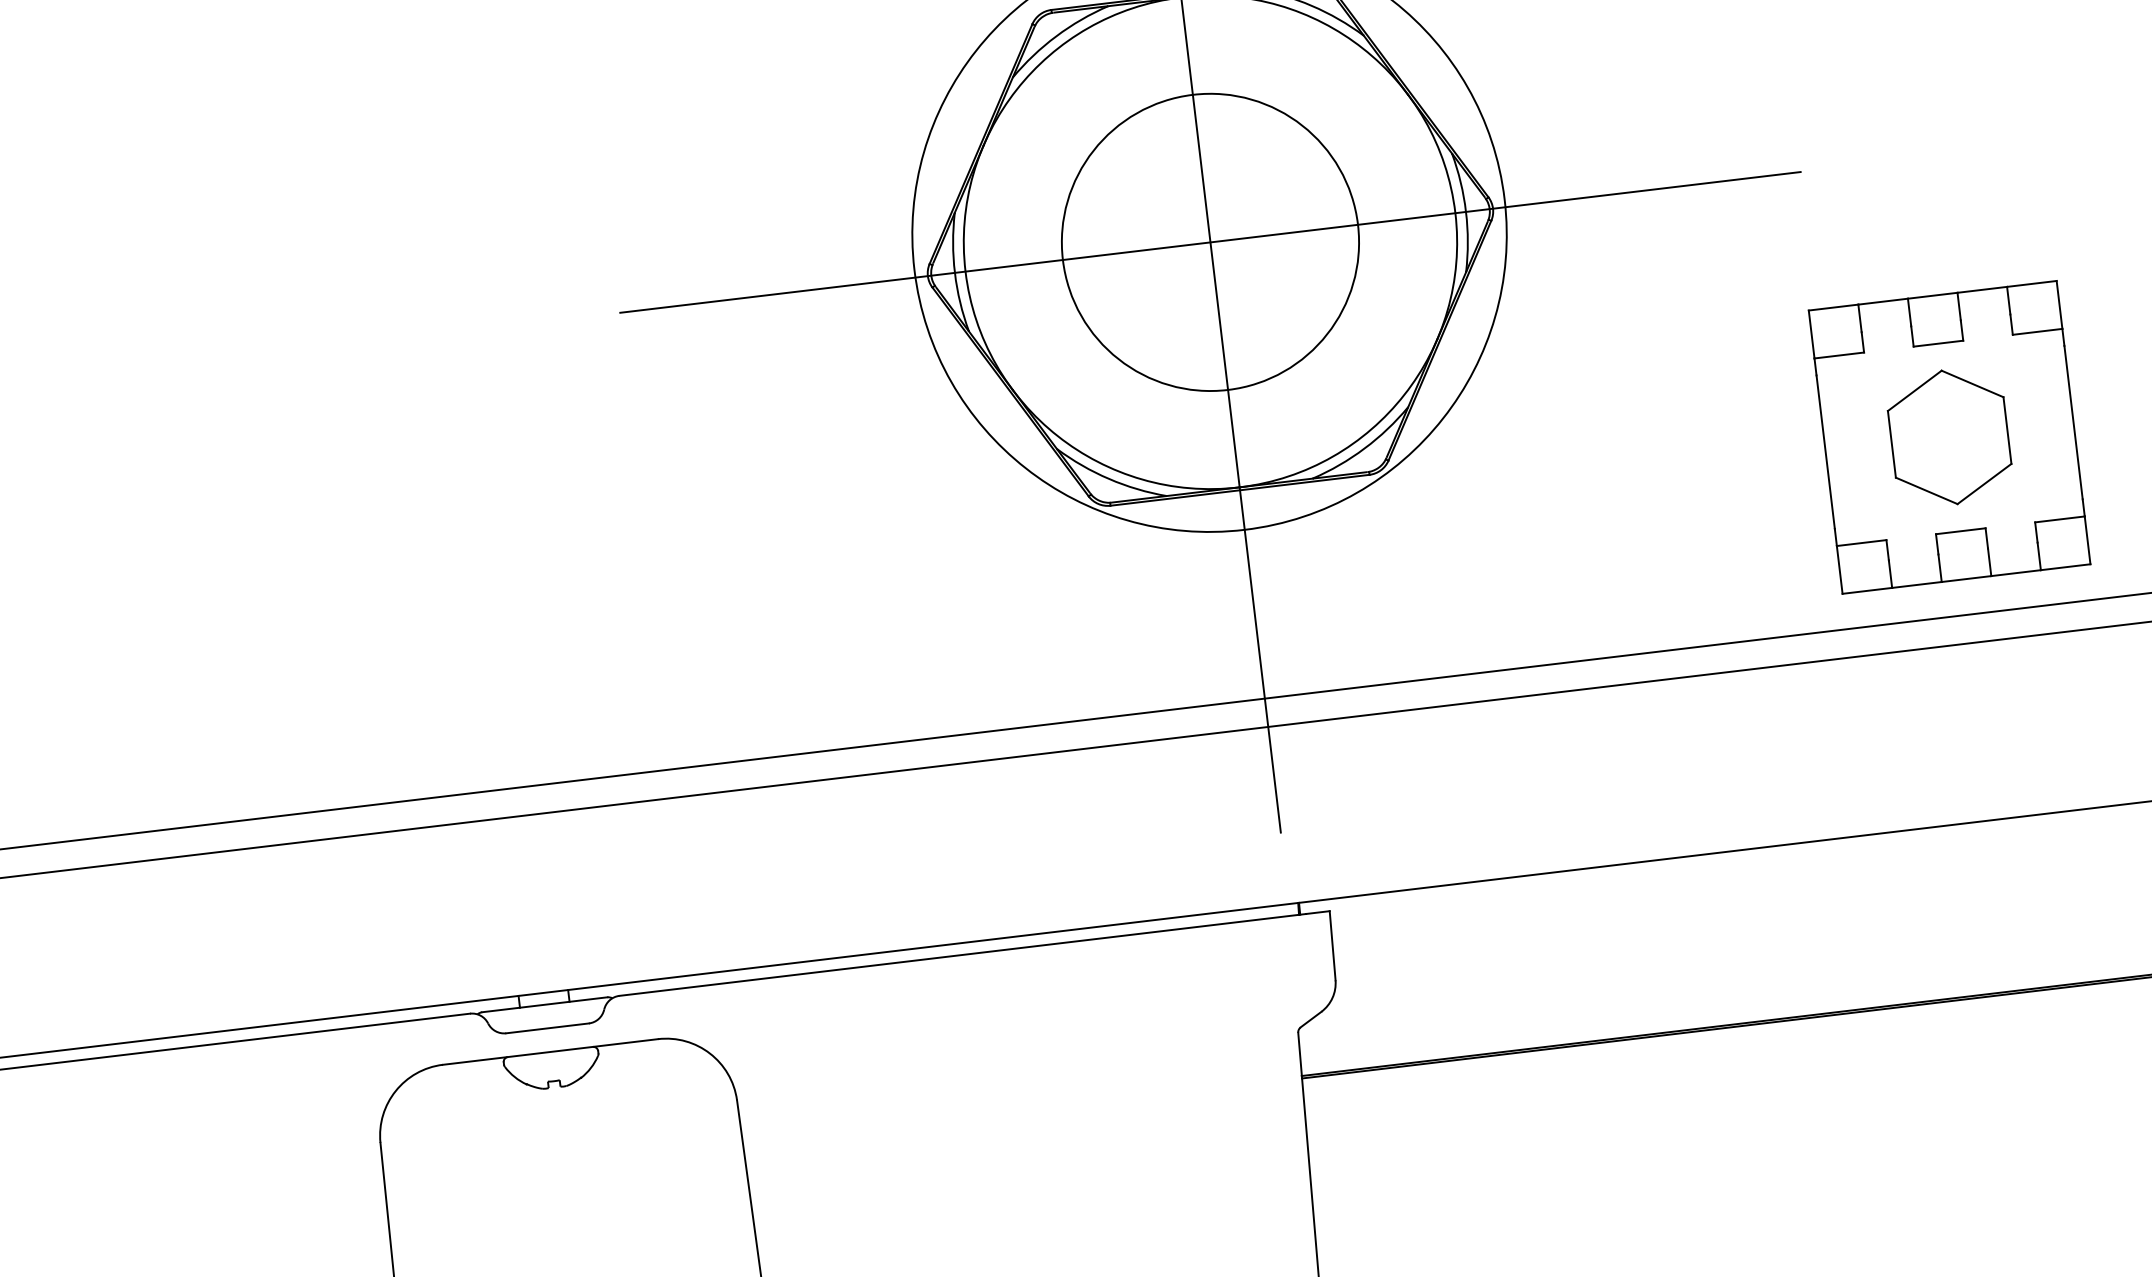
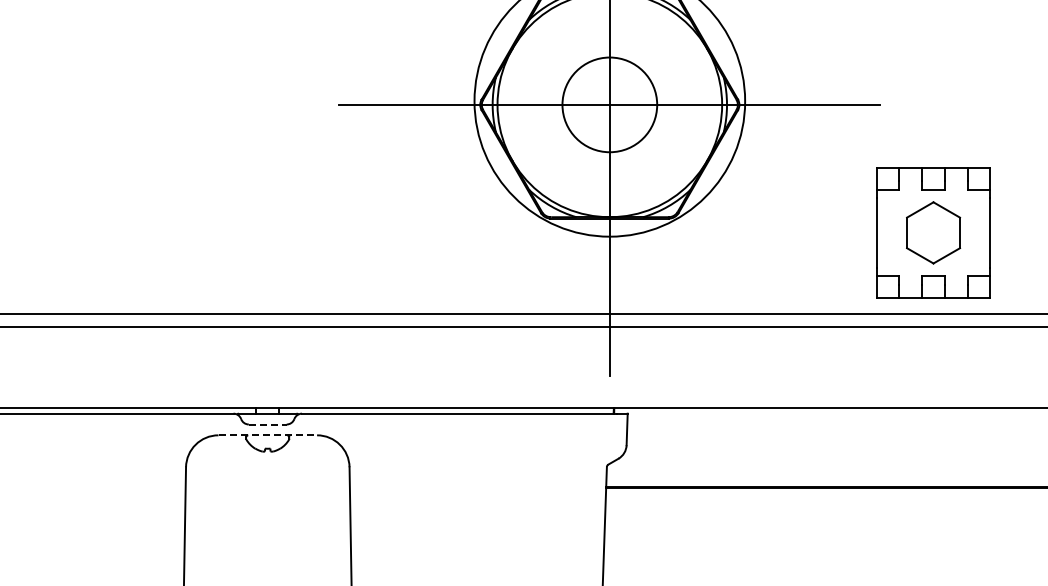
circle: (1209, 241) -> (609, 104), size x0.7
line: (546, 1028) -> (267, 424), solid -> dashed
line: (552, 1052) -> (268, 435), solid -> dashed

